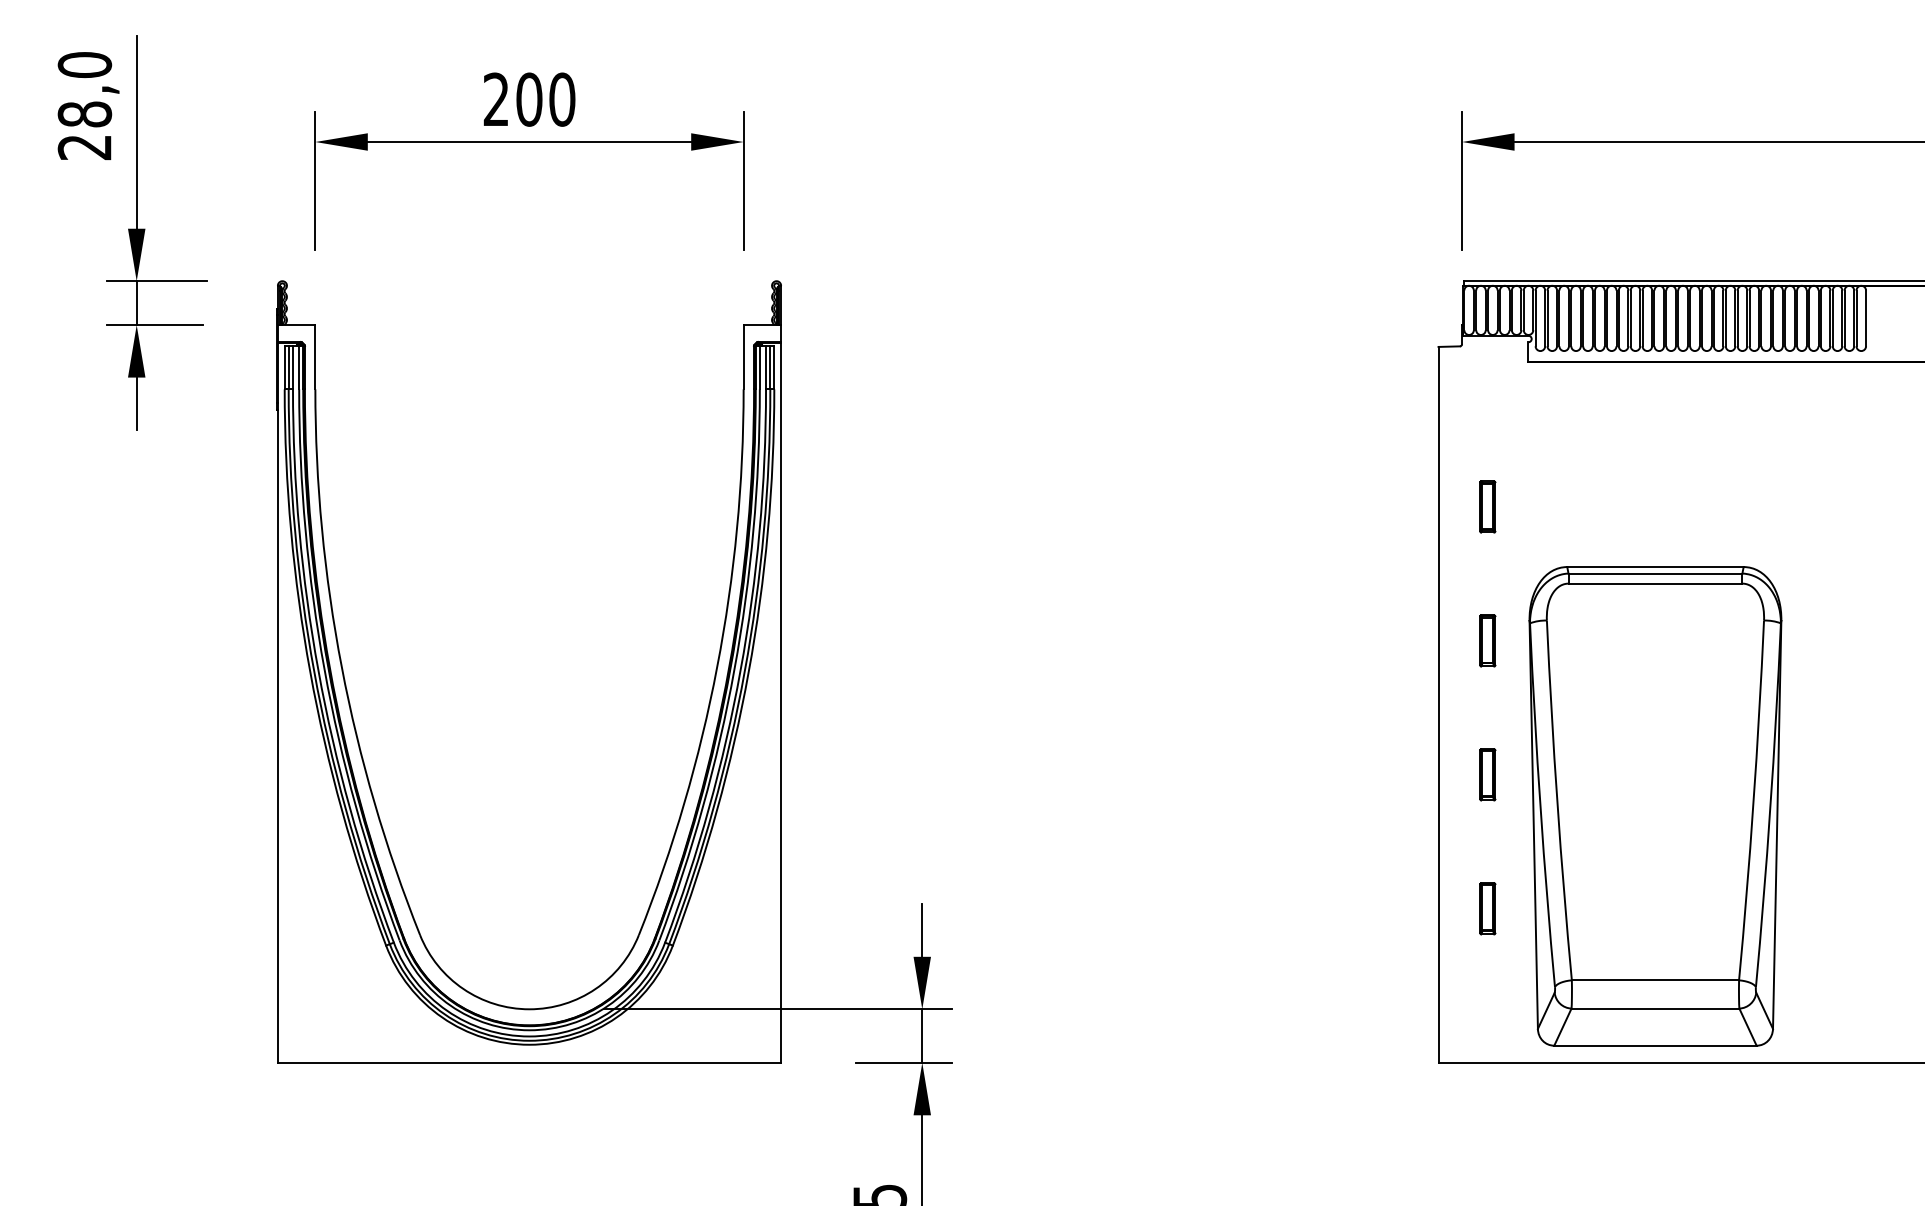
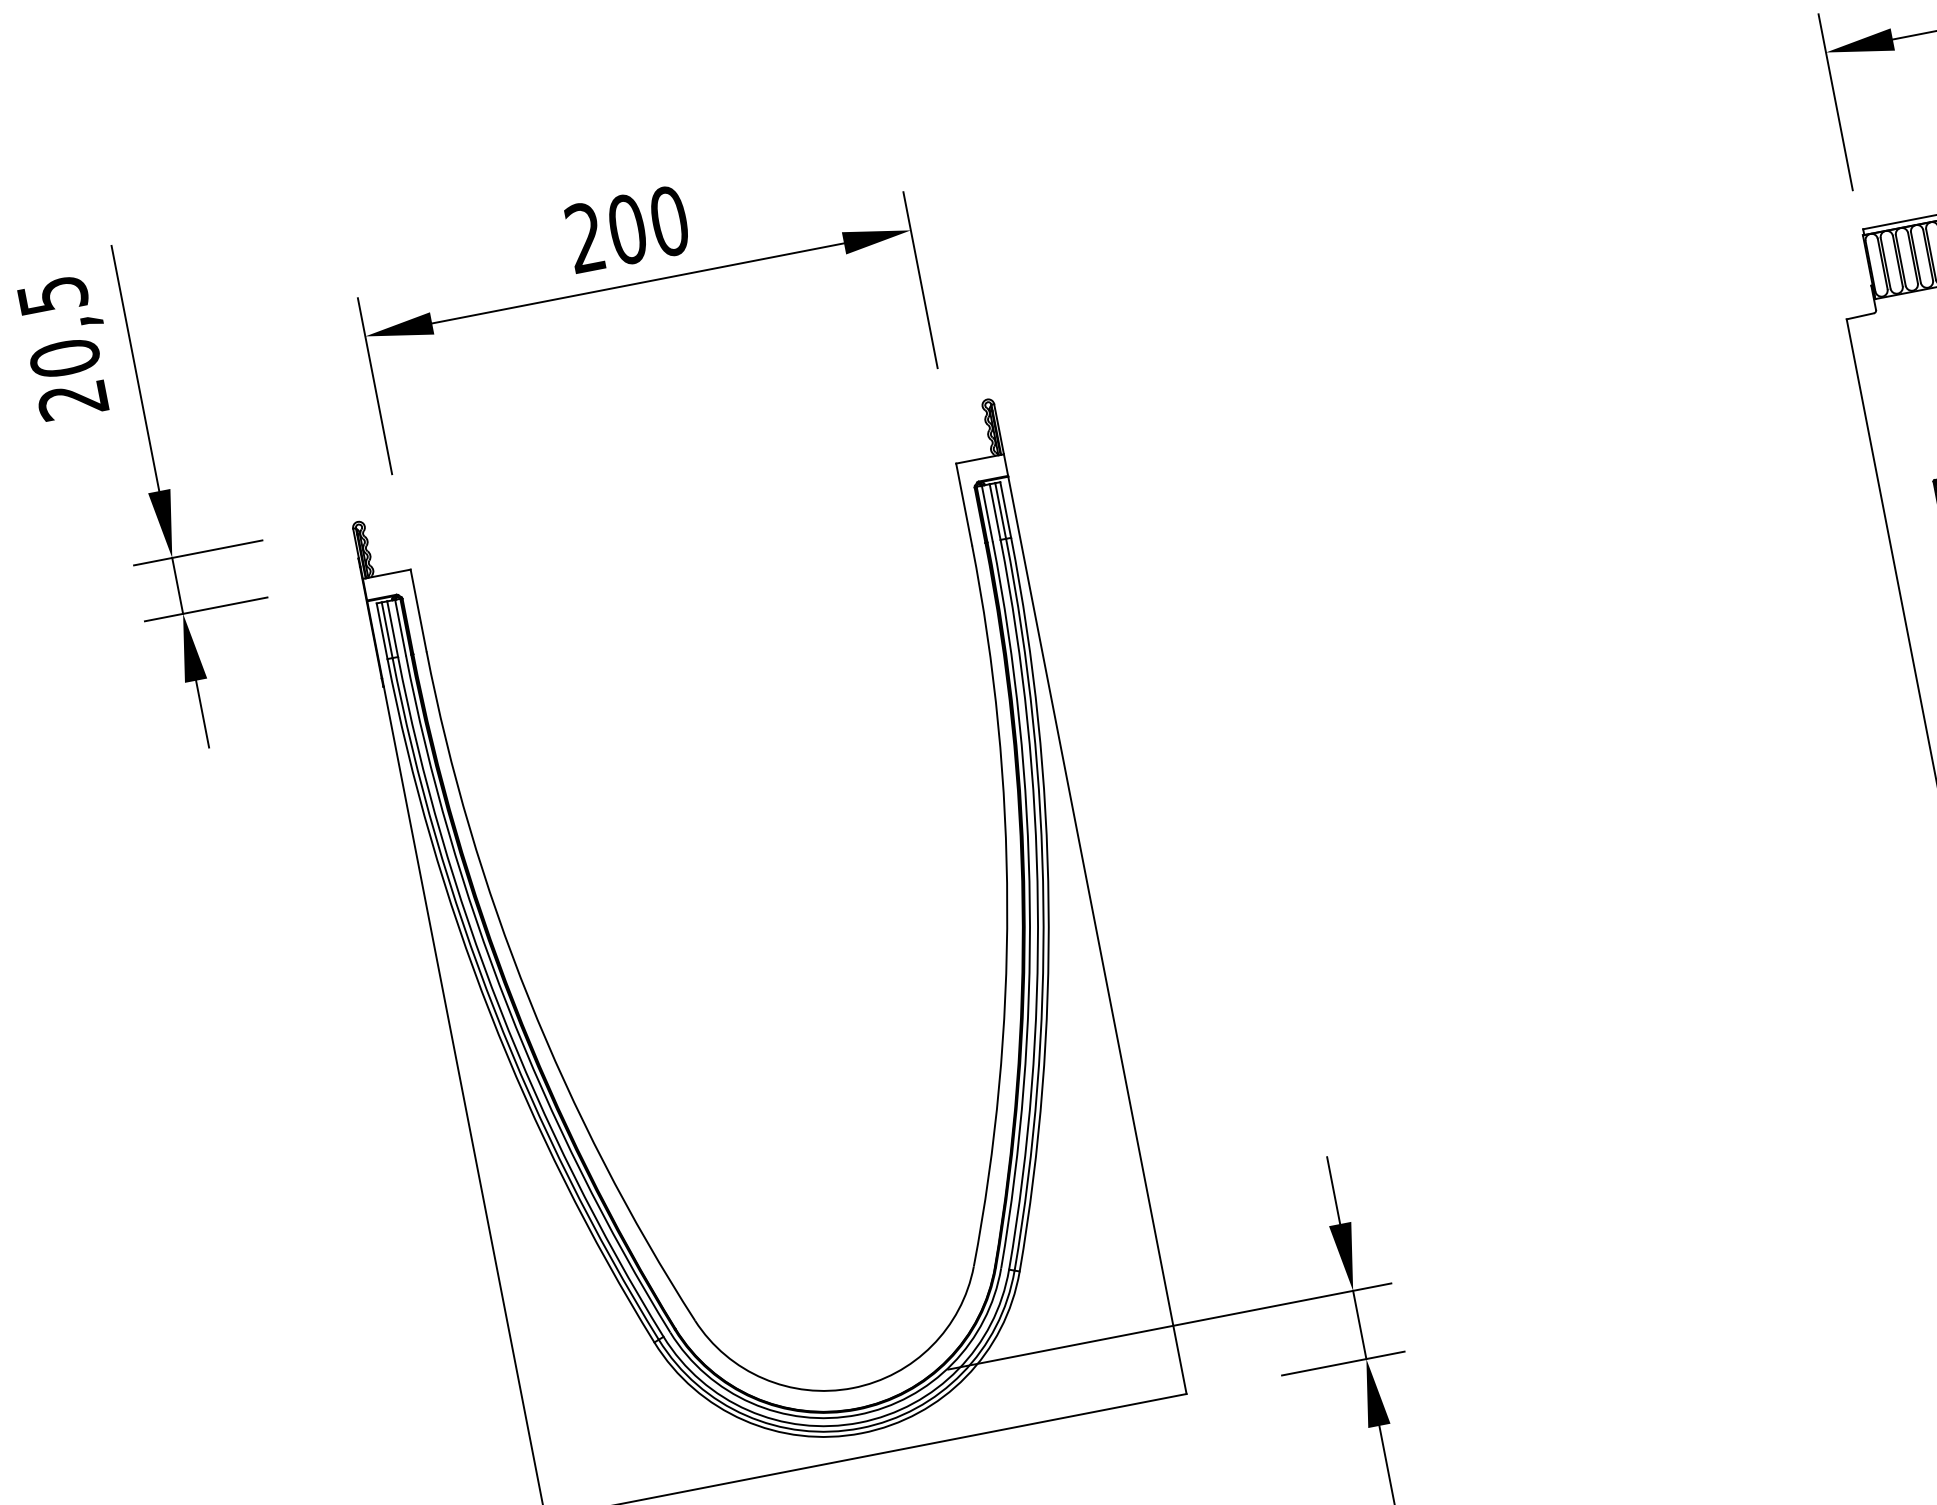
text: (84, 89) -> (58, 326), 28,0 -> 20,5

